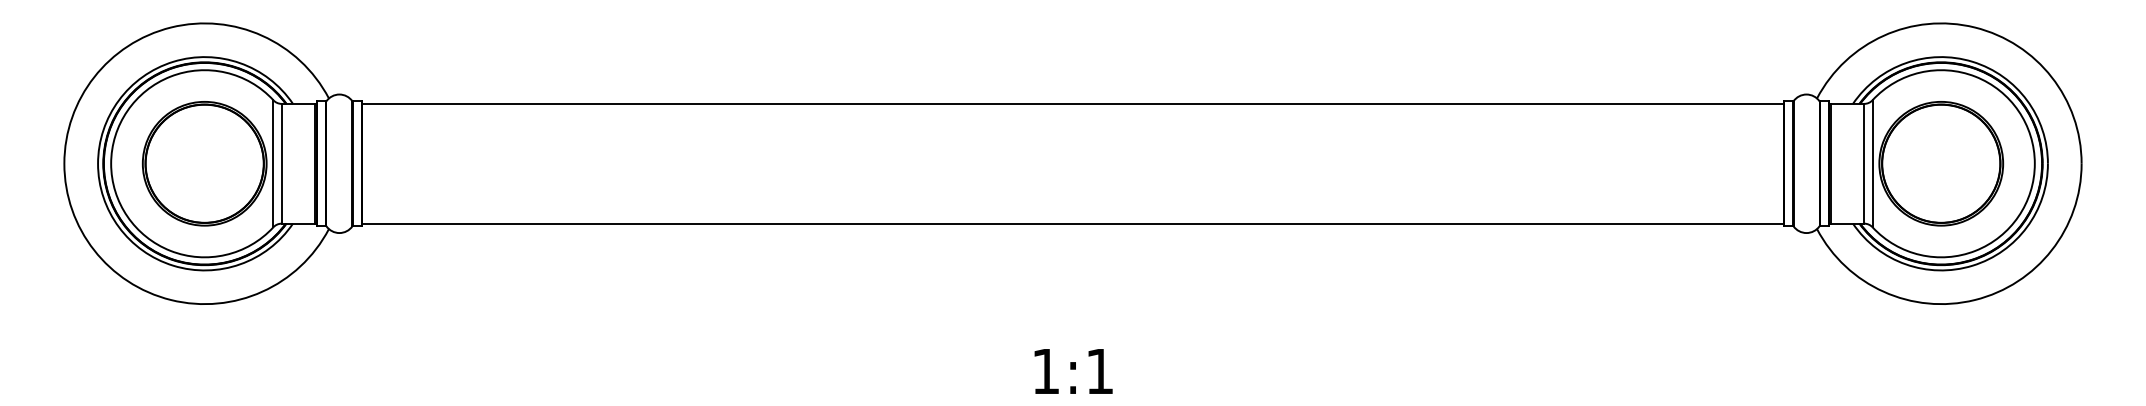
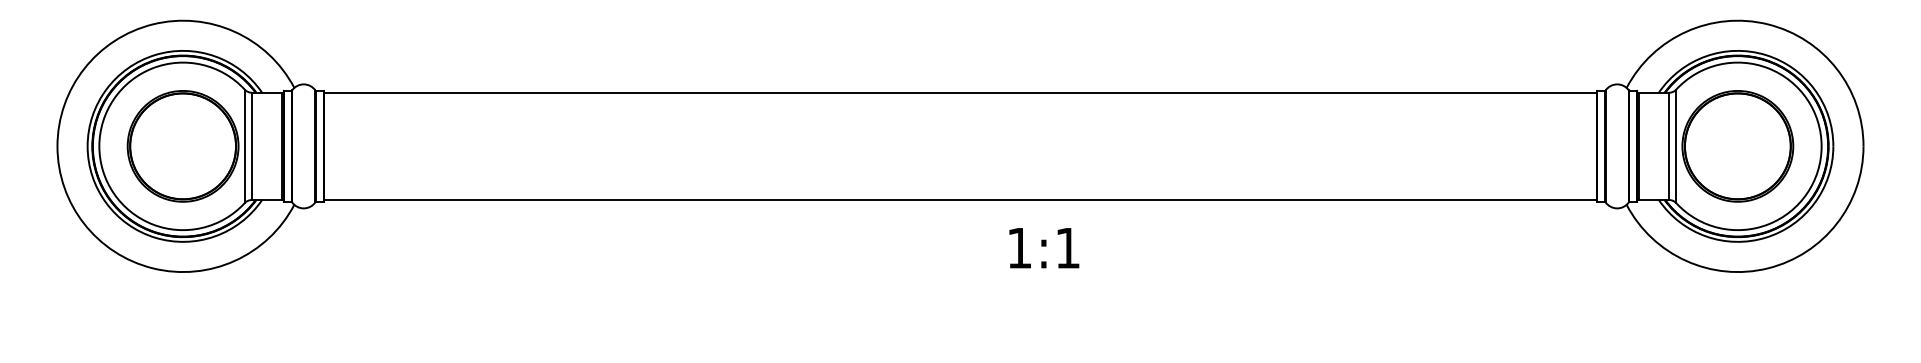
text: (1073, 371) -> (1044, 248), moved

